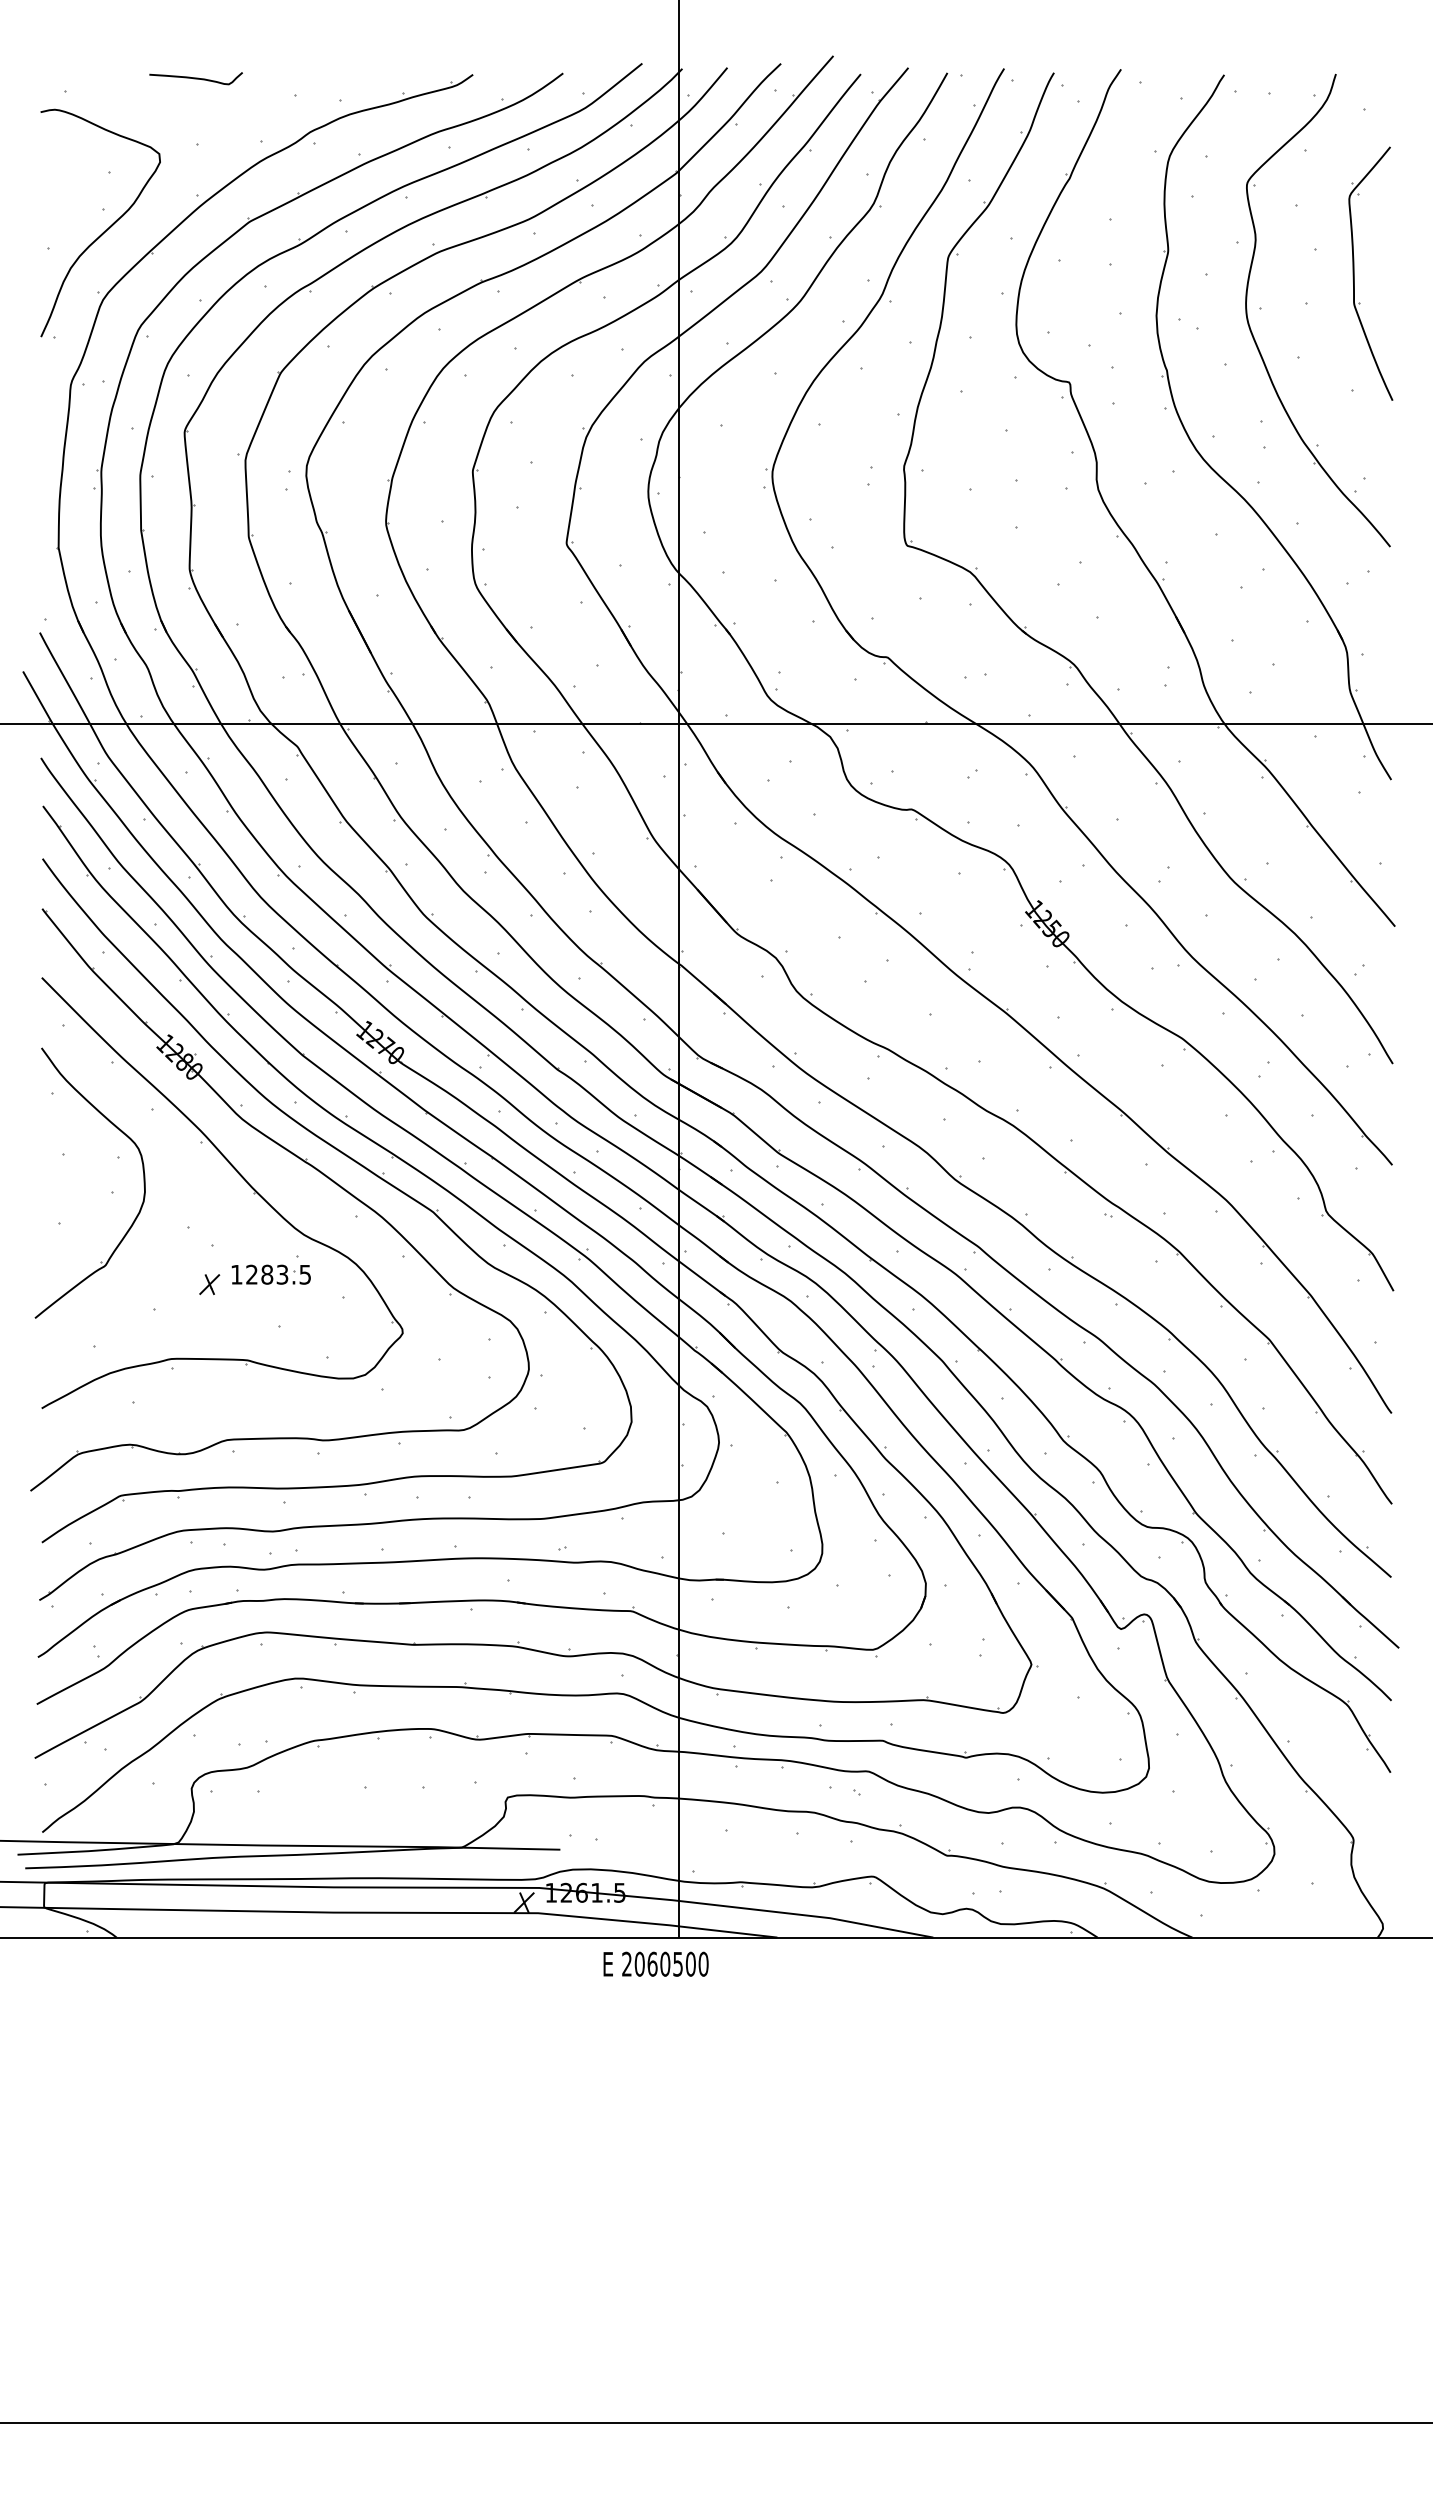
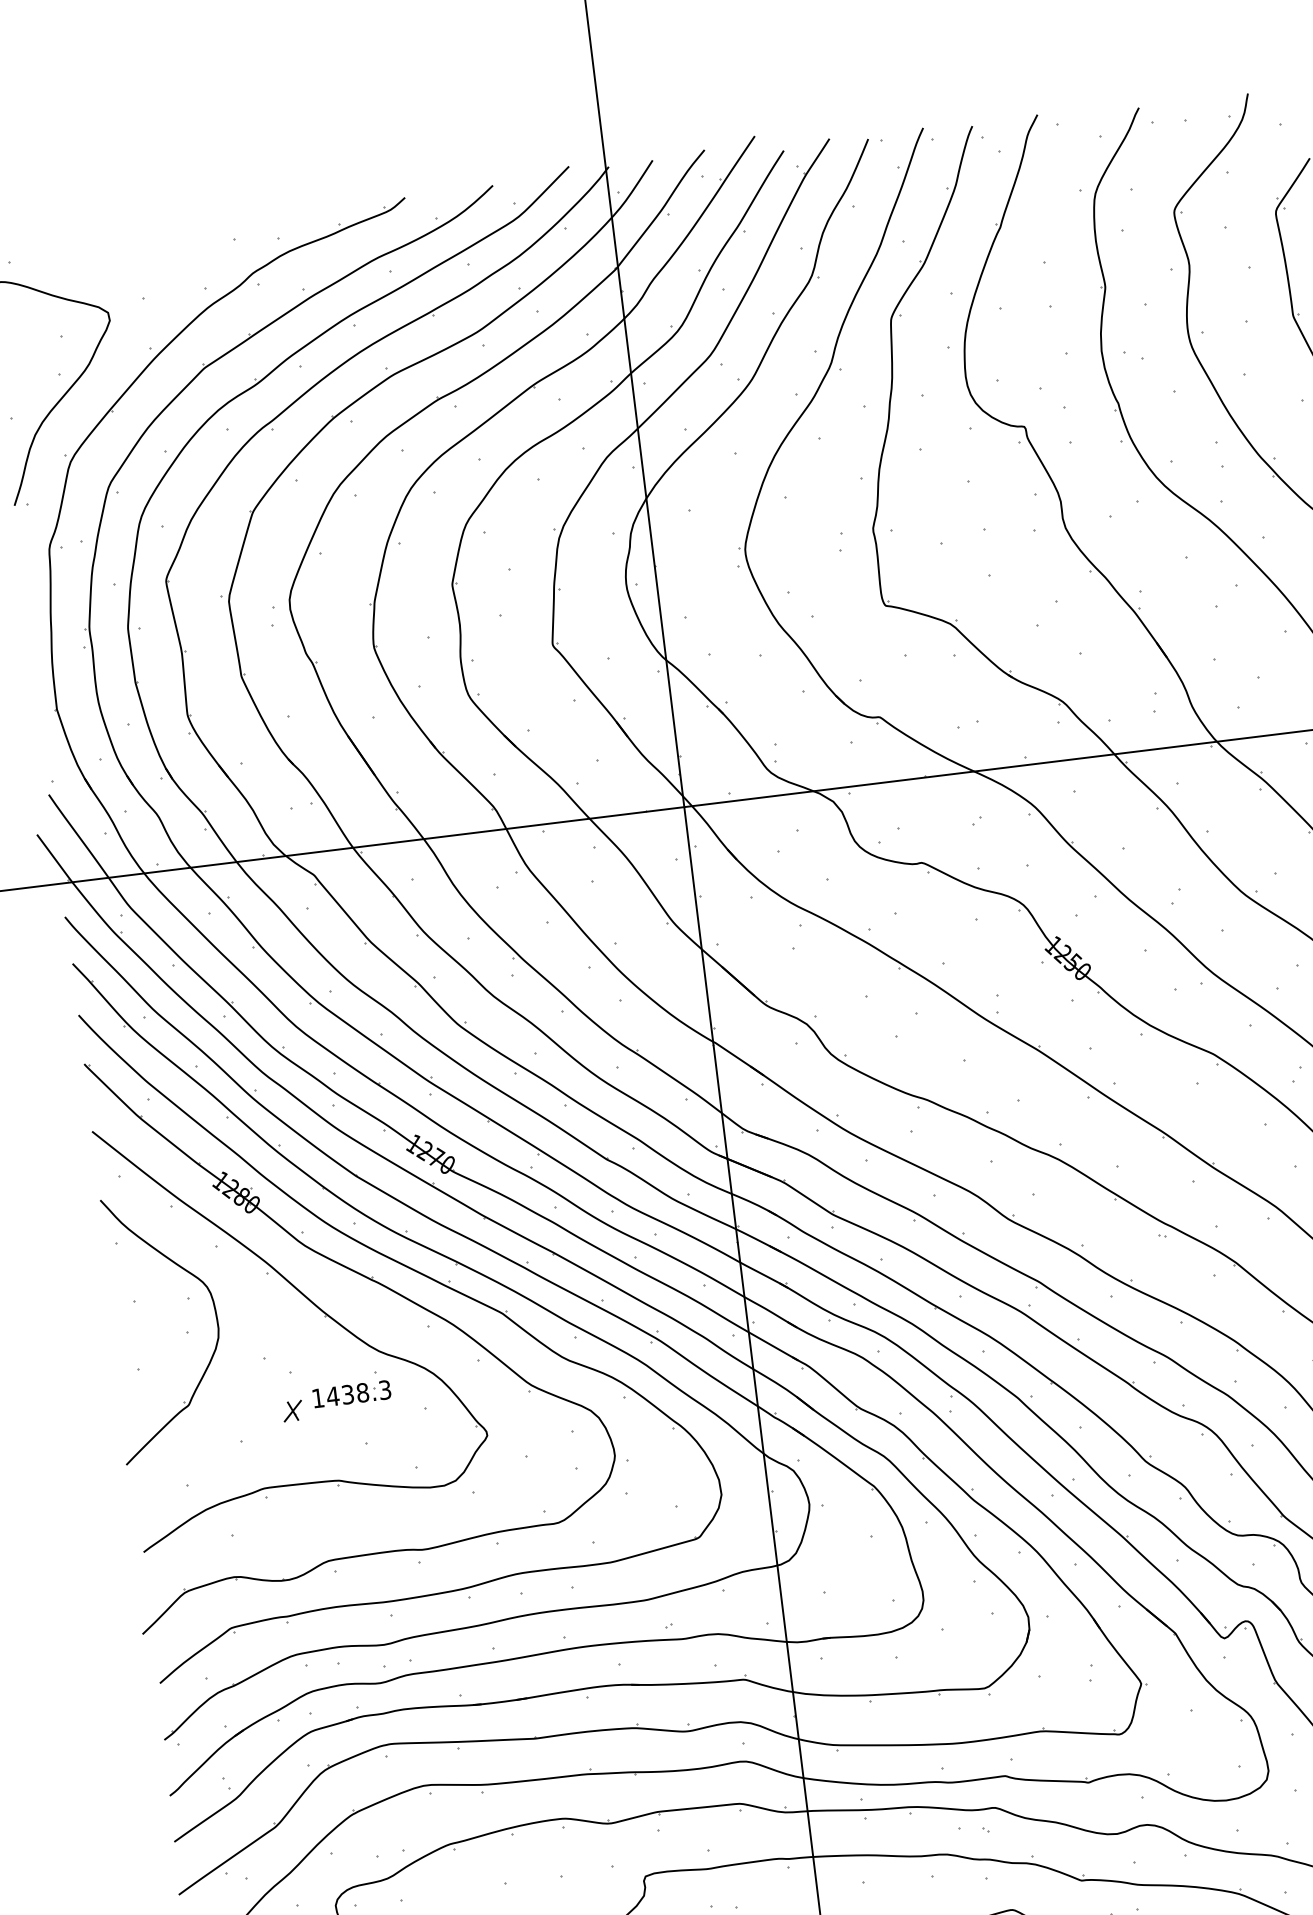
curve: (195, 78) -> (134, 234), removed
text: (278, 1274) -> (358, 1393), 1283.5 -> 1438.3

